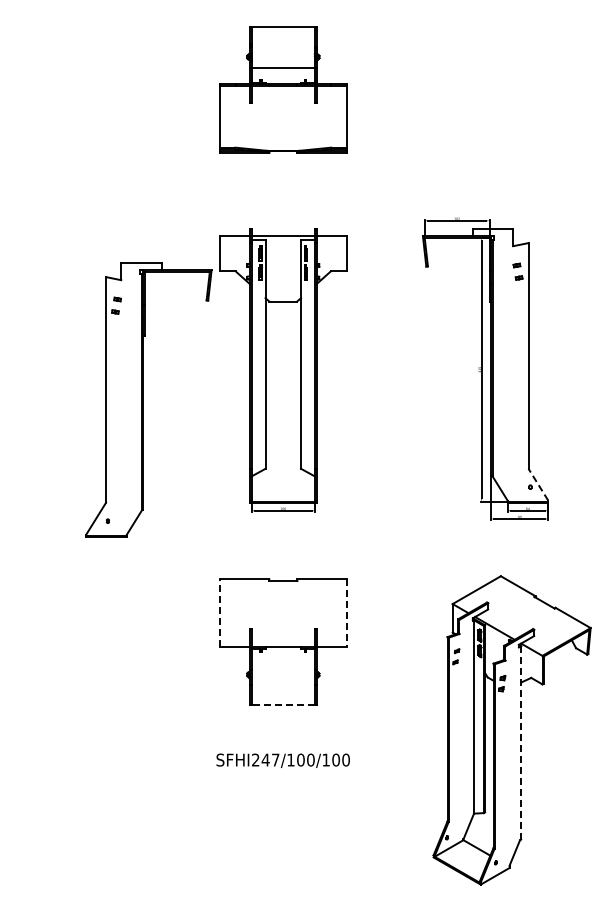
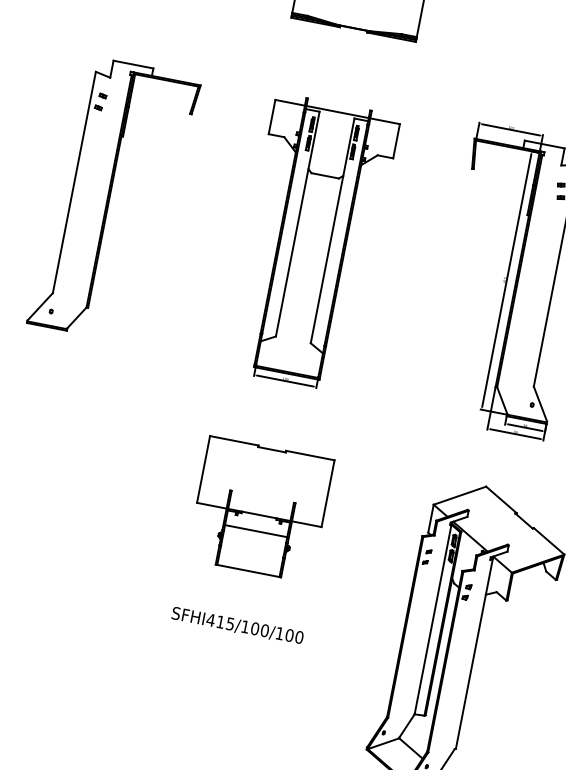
part: (148, 399) -> (114, 199), moved
line: (538, 484) -> (540, 403), dashed -> solid
line: (219, 612) -> (203, 468), dashed -> solid
line: (346, 613) -> (327, 493), dashed -> solid
line: (283, 663) -> (256, 530), added
line: (283, 704) -> (248, 570), dashed -> solid
line: (521, 742) -> (474, 653), dashed -> solid
text: (265, 759) -> (220, 621), SFHI247/100/100 -> SFHI415/100/100

